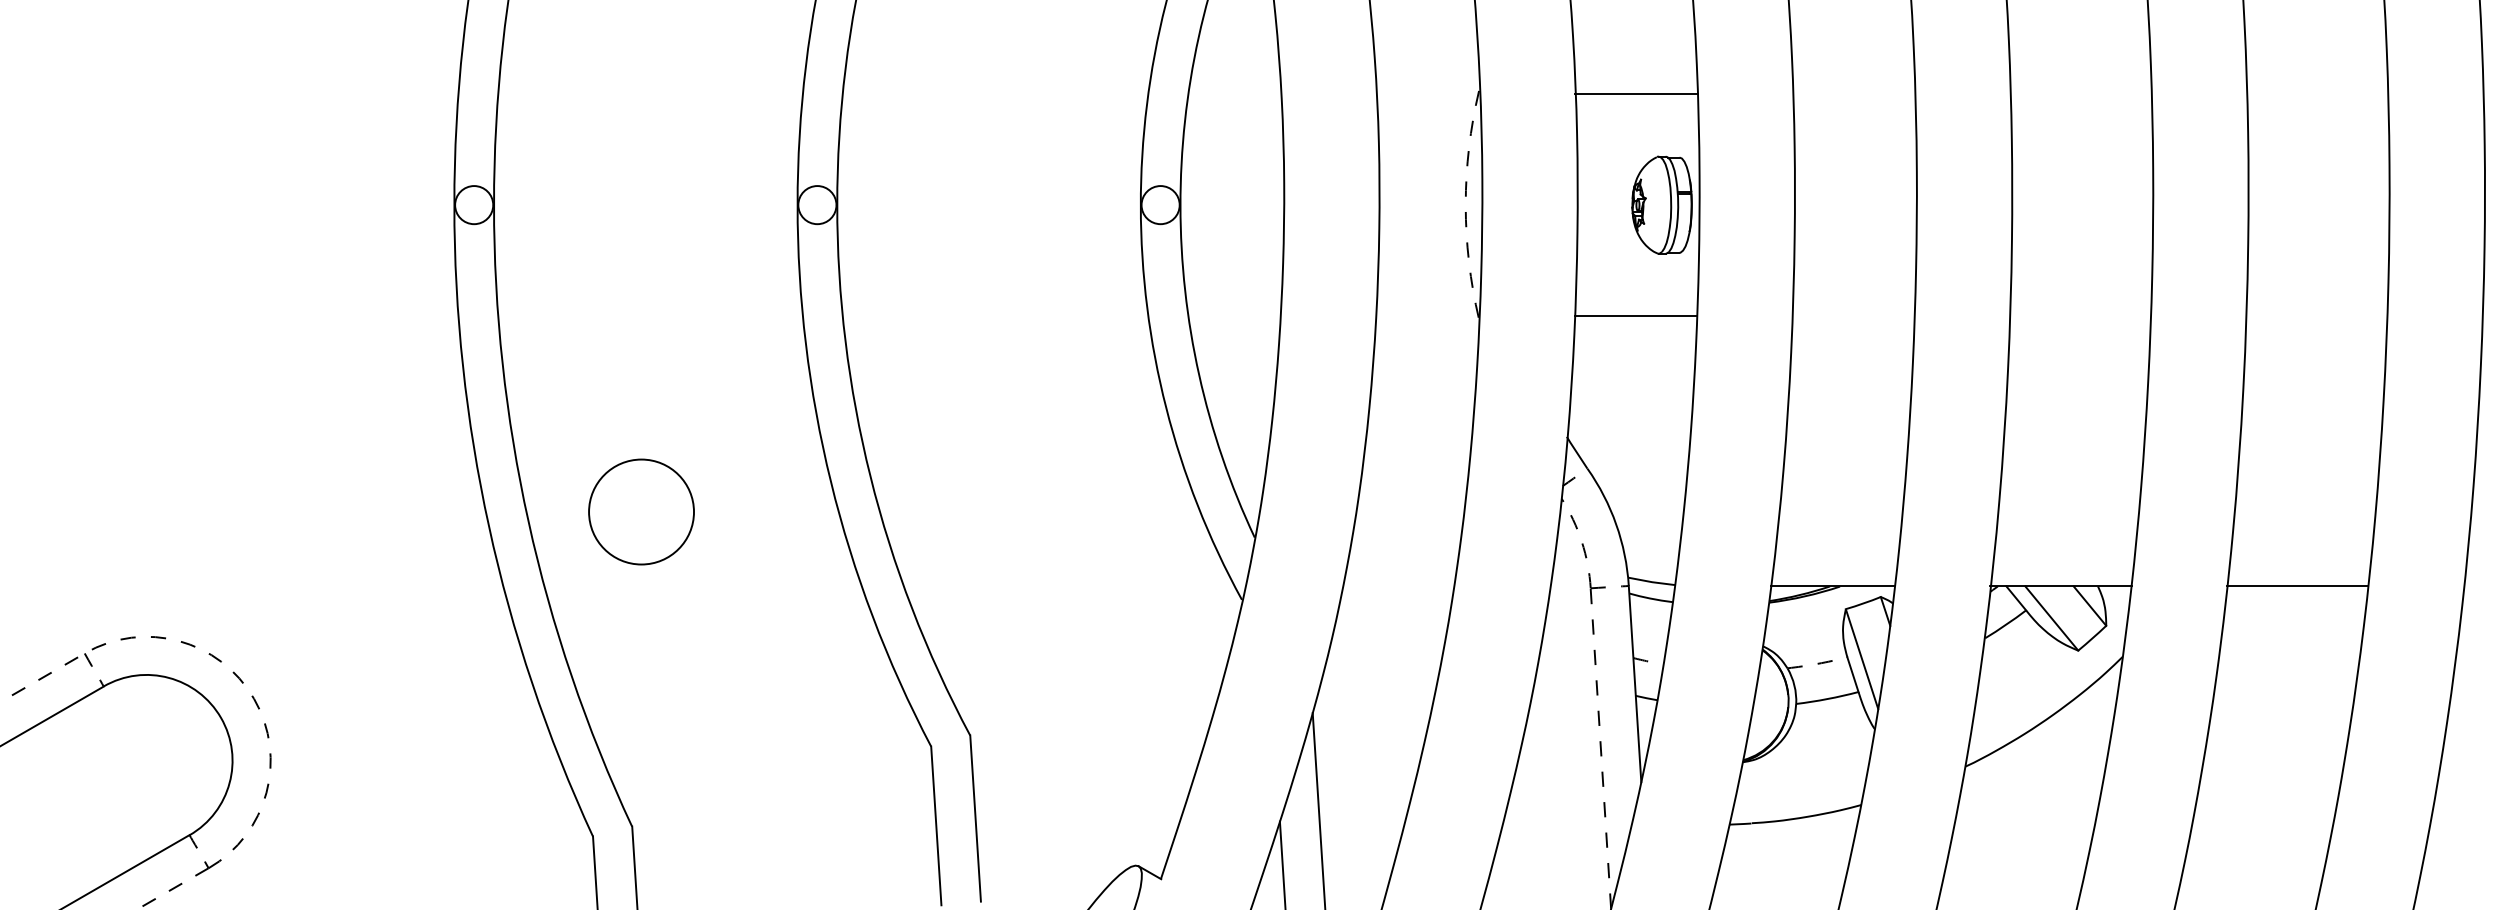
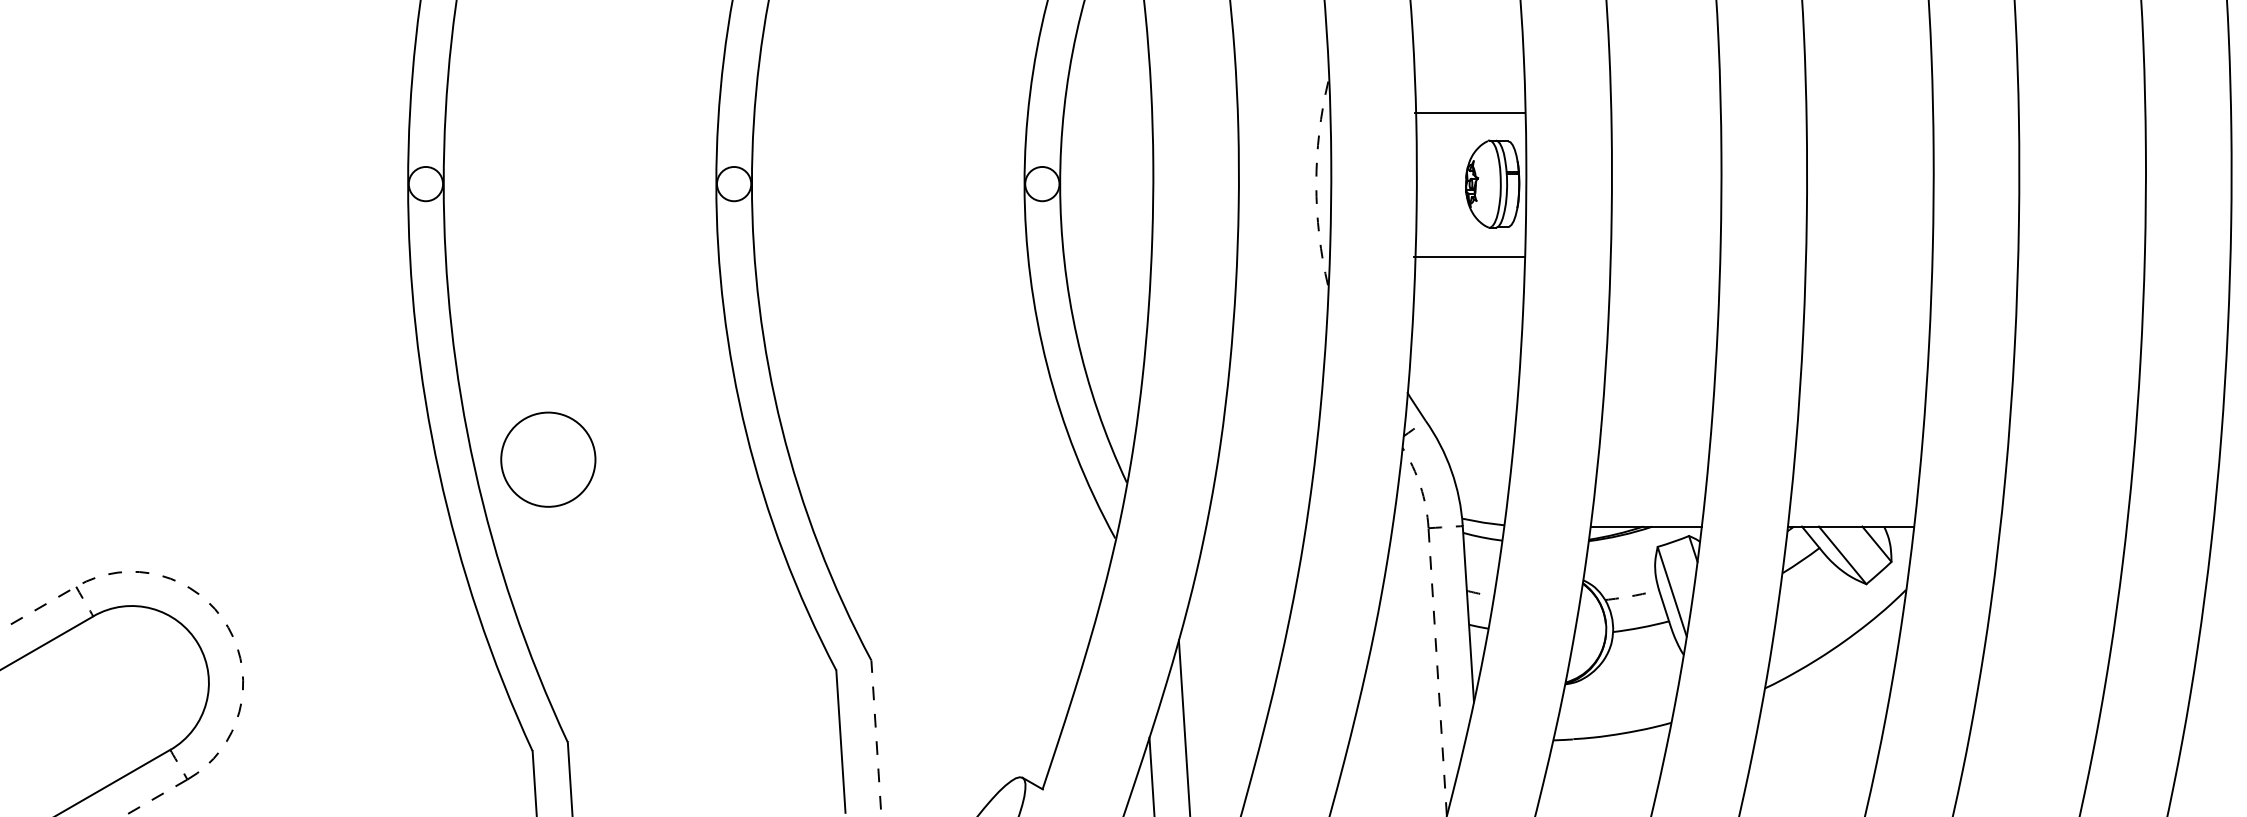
line: (1636, 94) -> (1469, 113), moved
line: (1635, 316) -> (1468, 257), moved
circle: (641, 511) -> (548, 459), moved
line: (2297, 586) -> (2063, 526), removed
line: (975, 818) -> (876, 734), solid -> dashed

